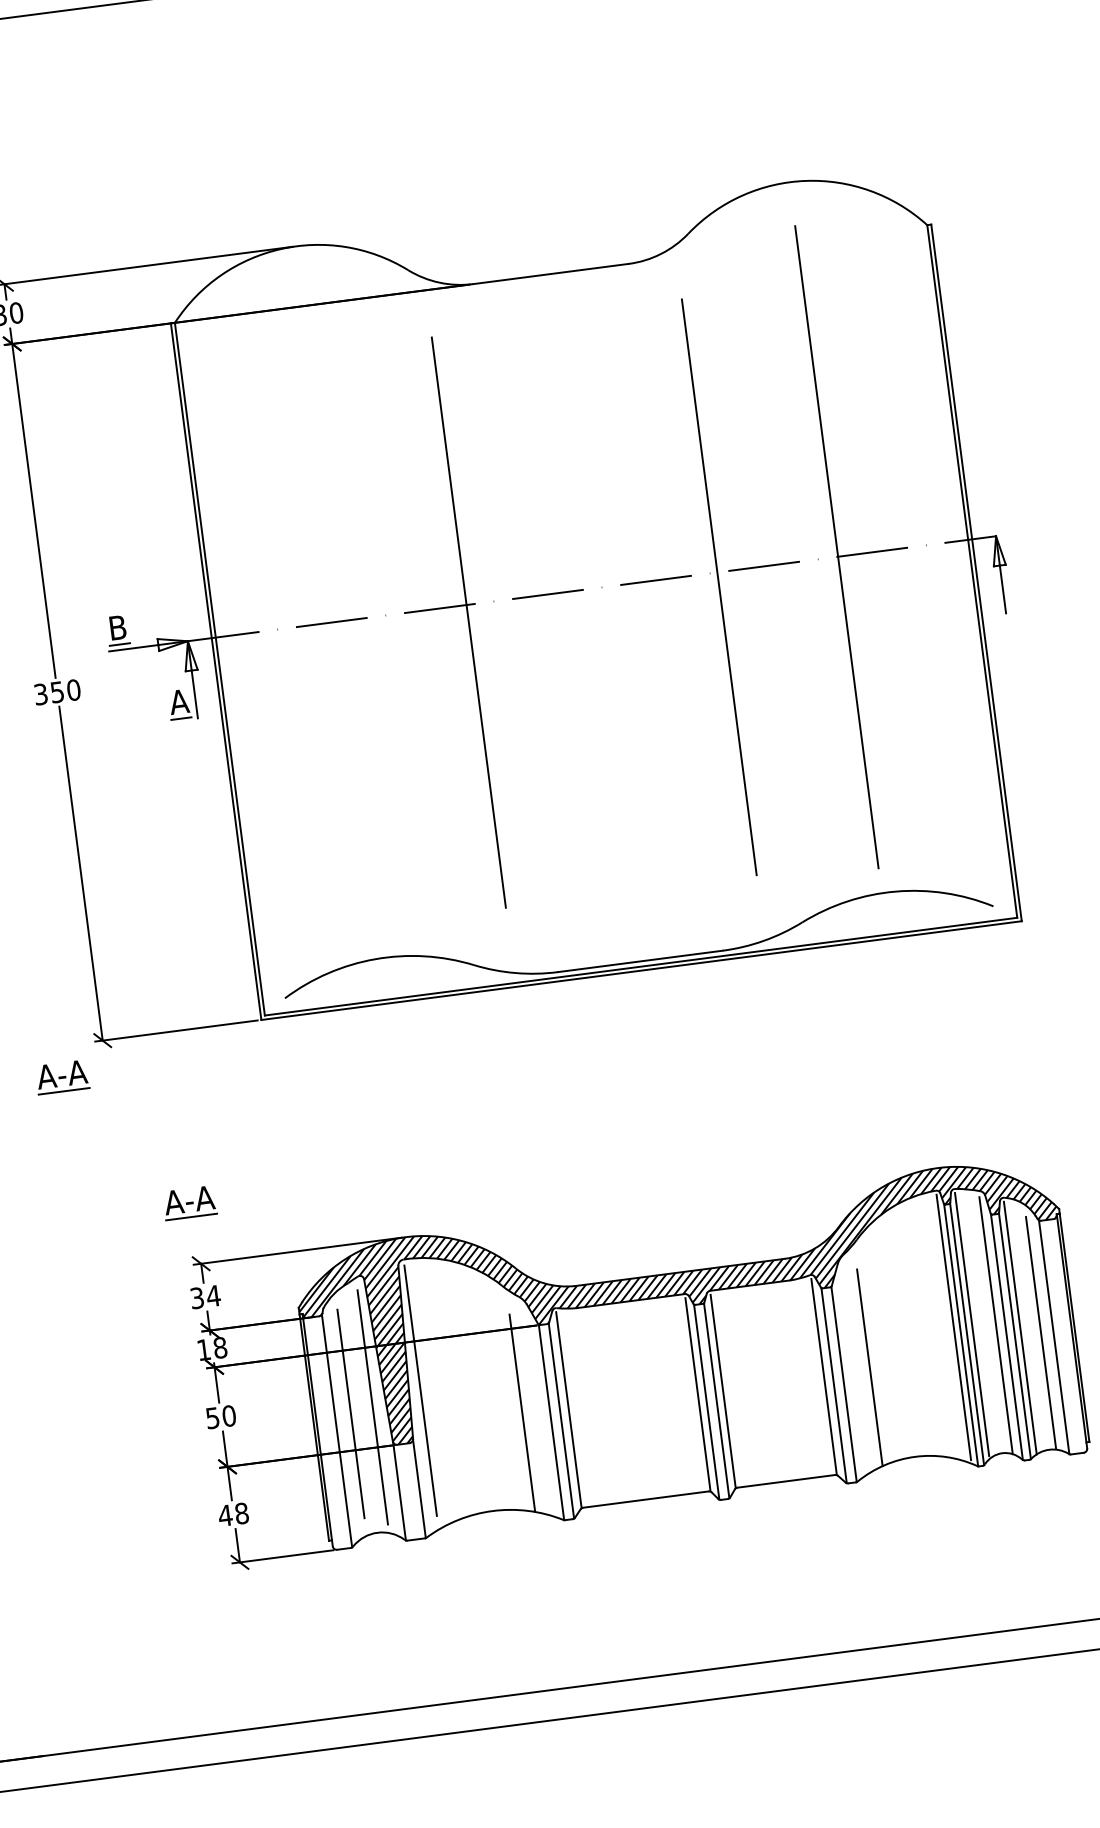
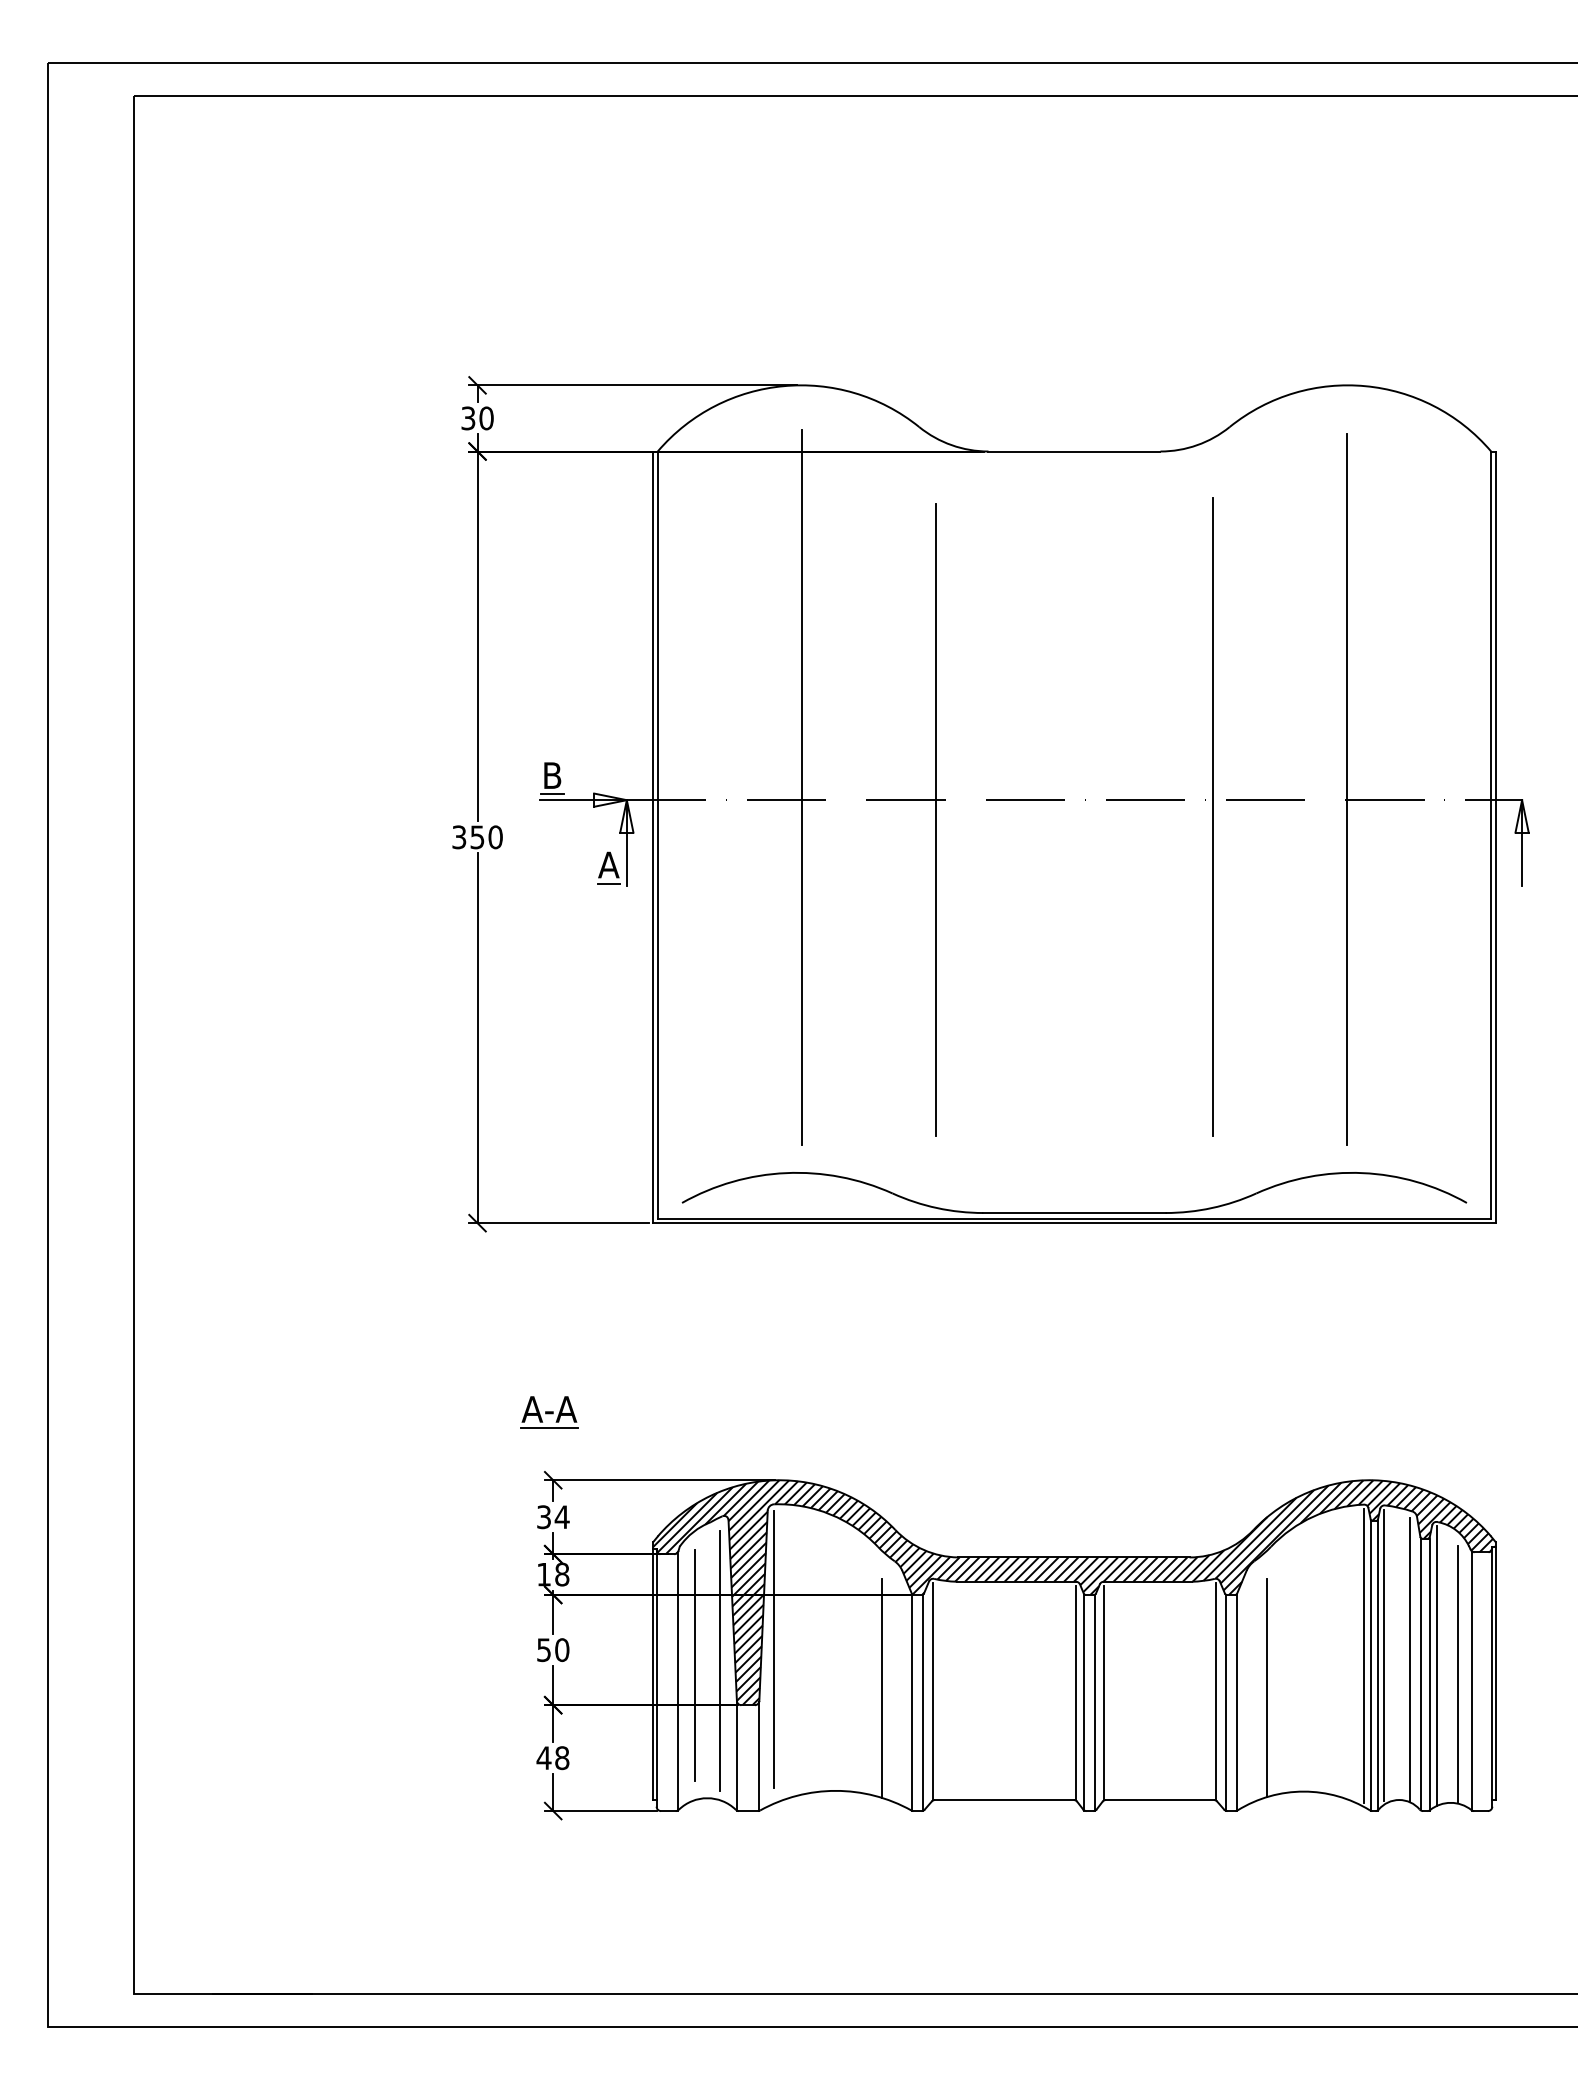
line: (344, 609) -> (801, 787), added
part: (62, 1077) -> (428, 1257), removed

